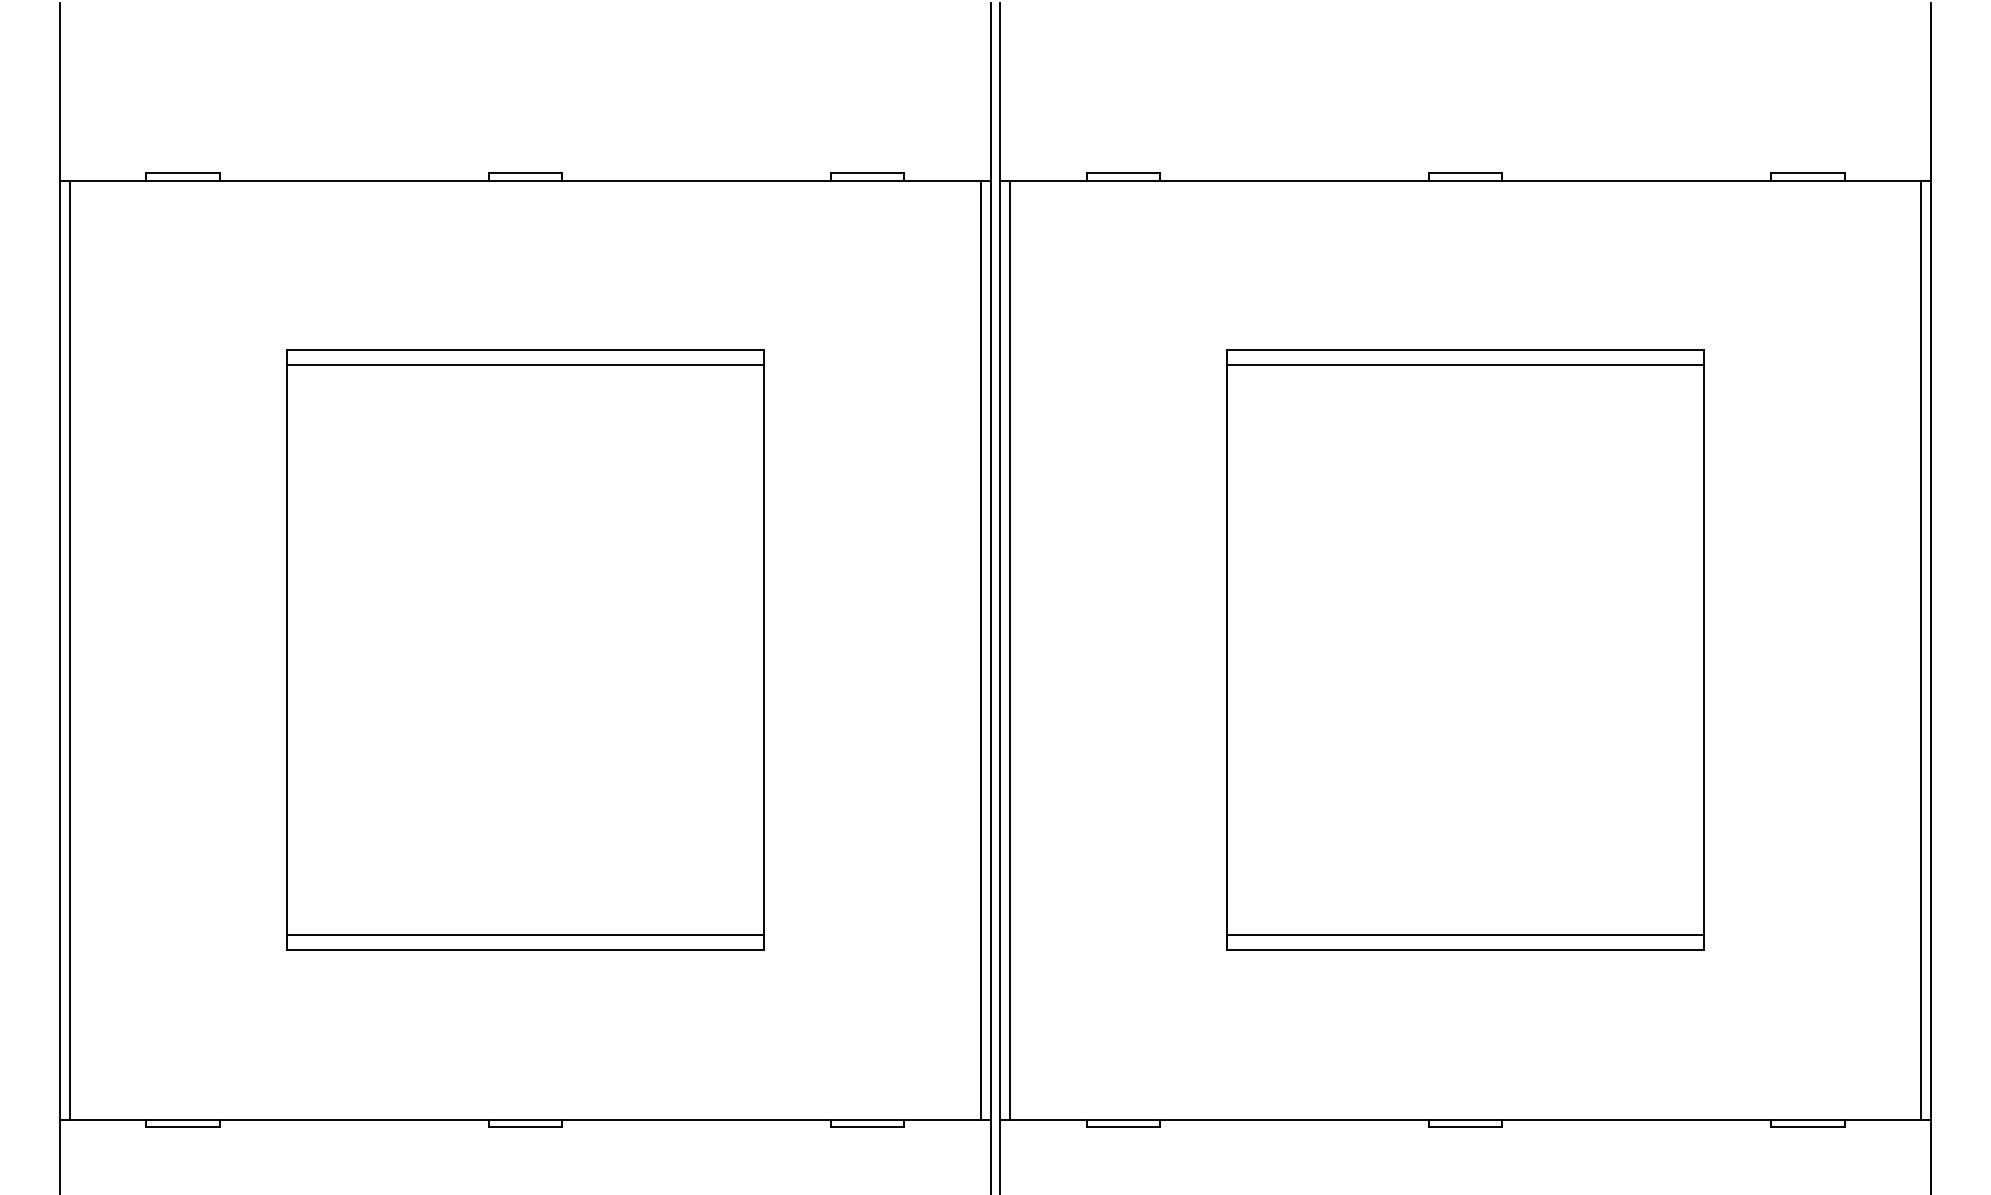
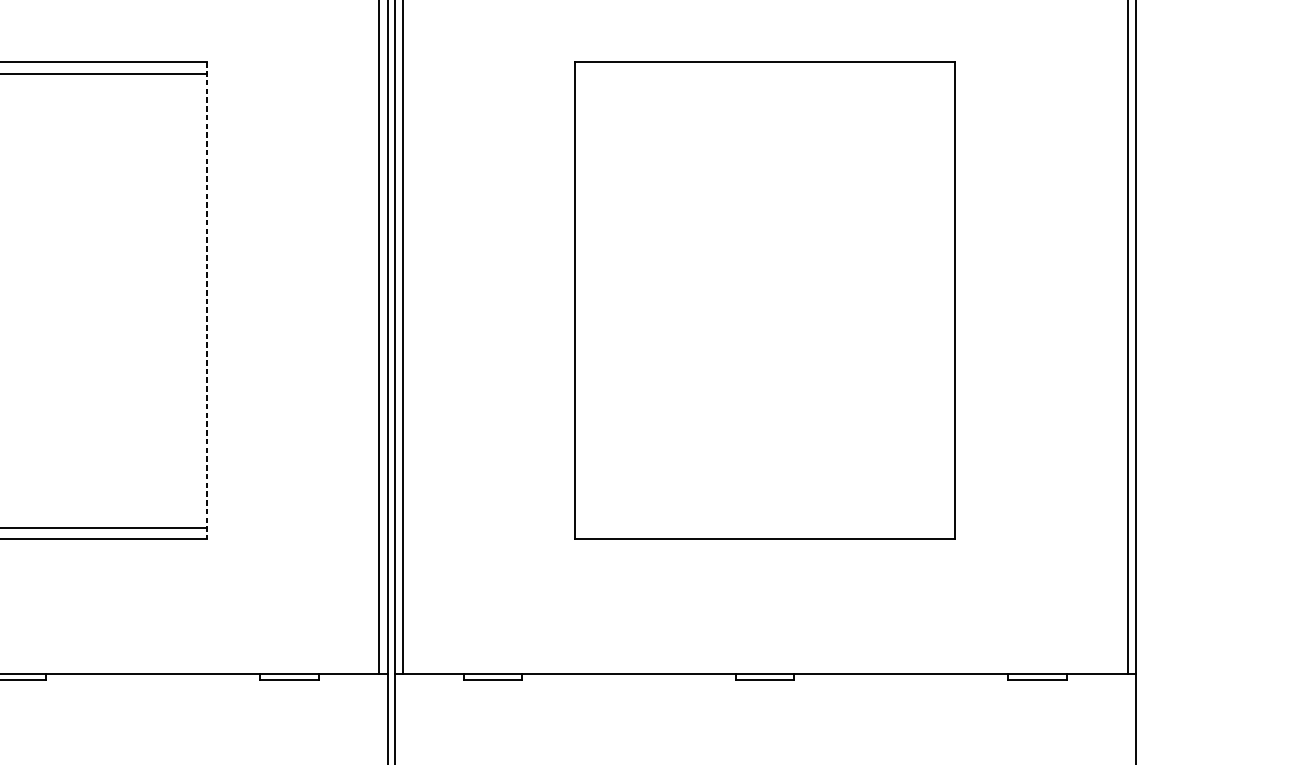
line: (1465, 365) -> (765, 74), removed
line: (764, 650) -> (207, 301), solid -> dashed
line: (1465, 935) -> (765, 527), removed

